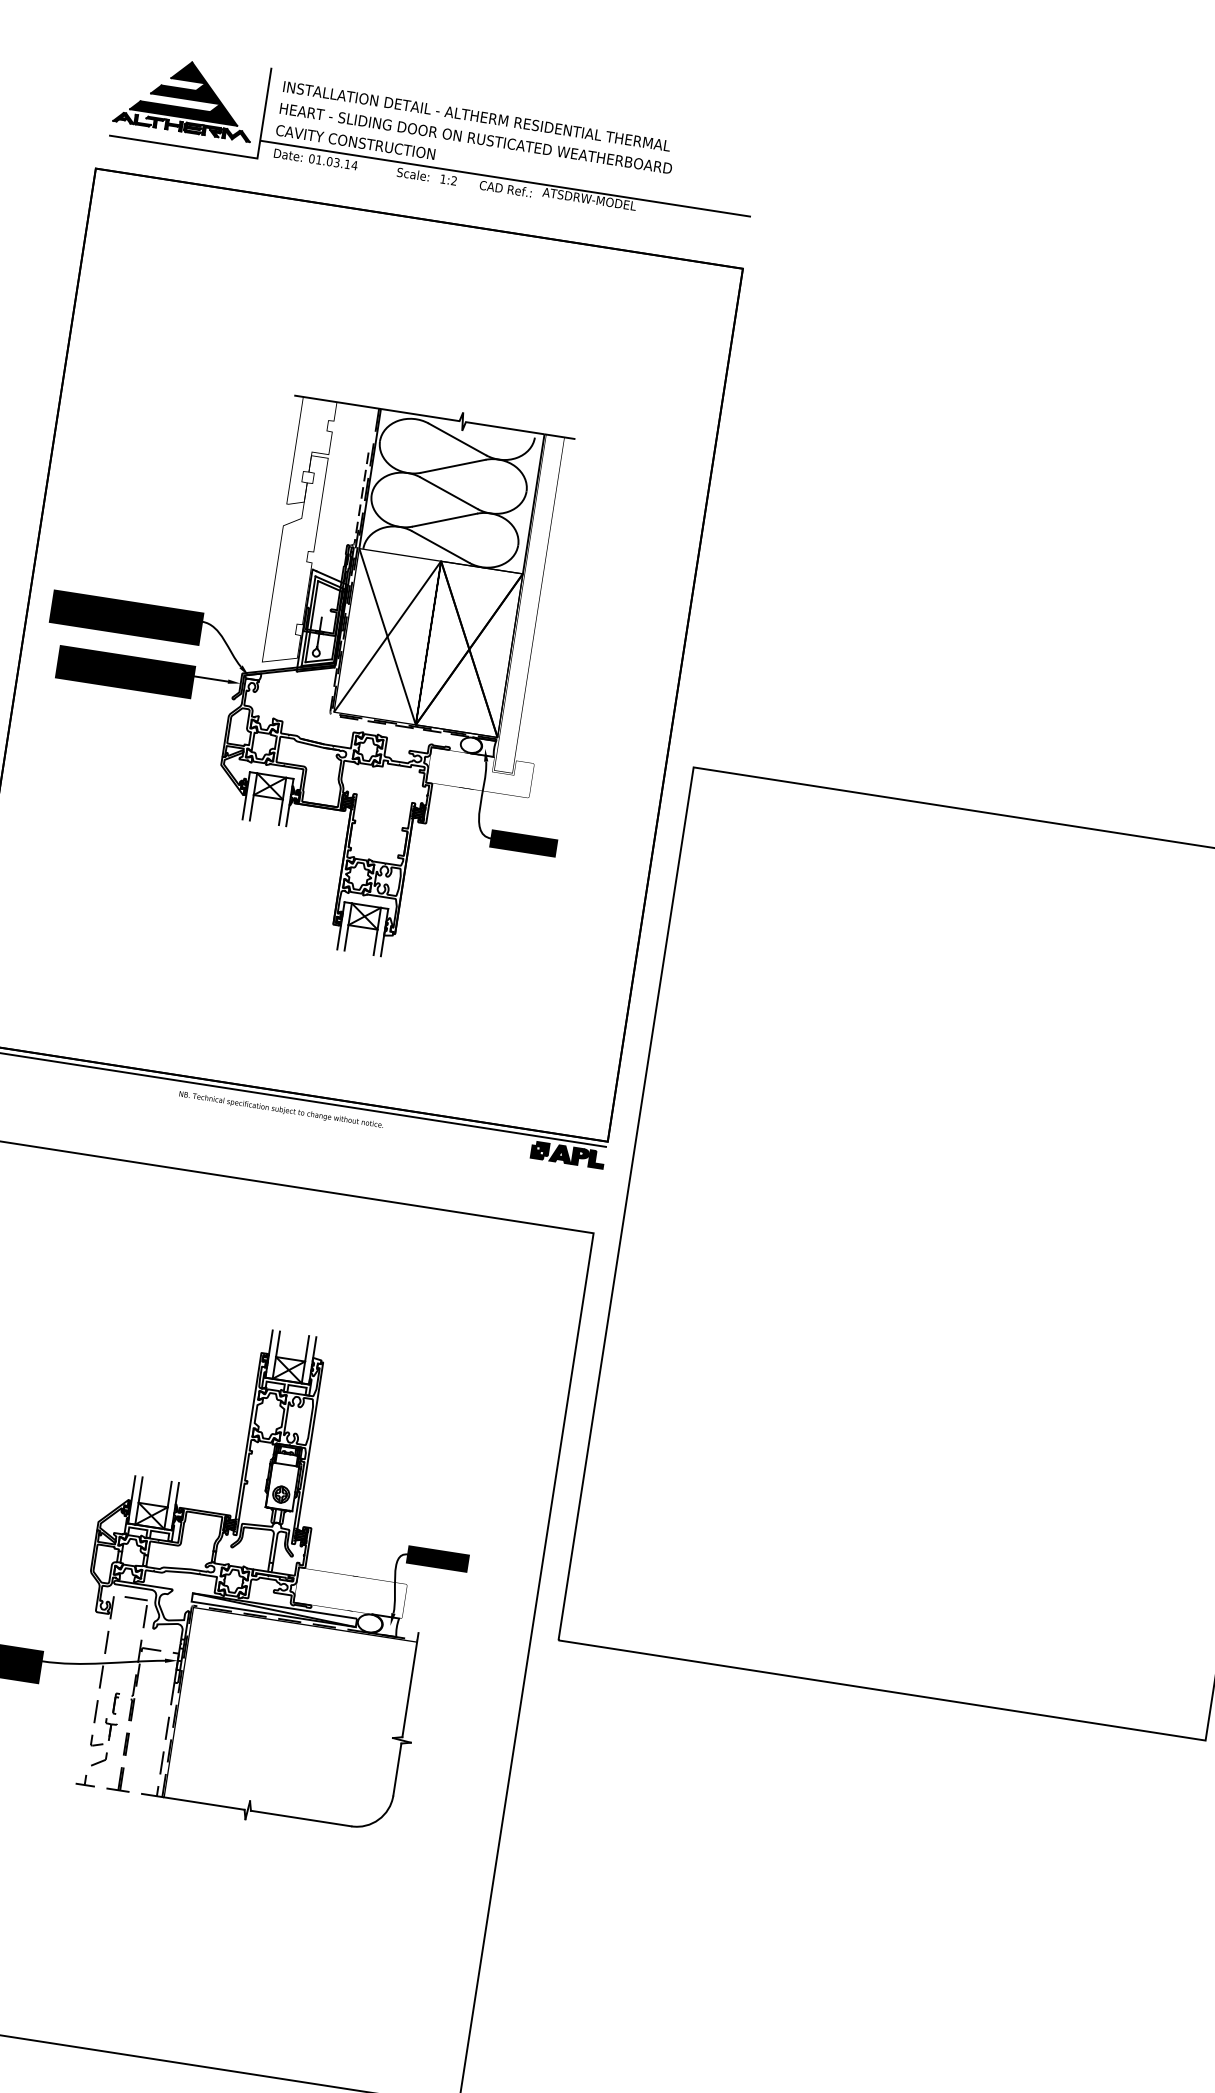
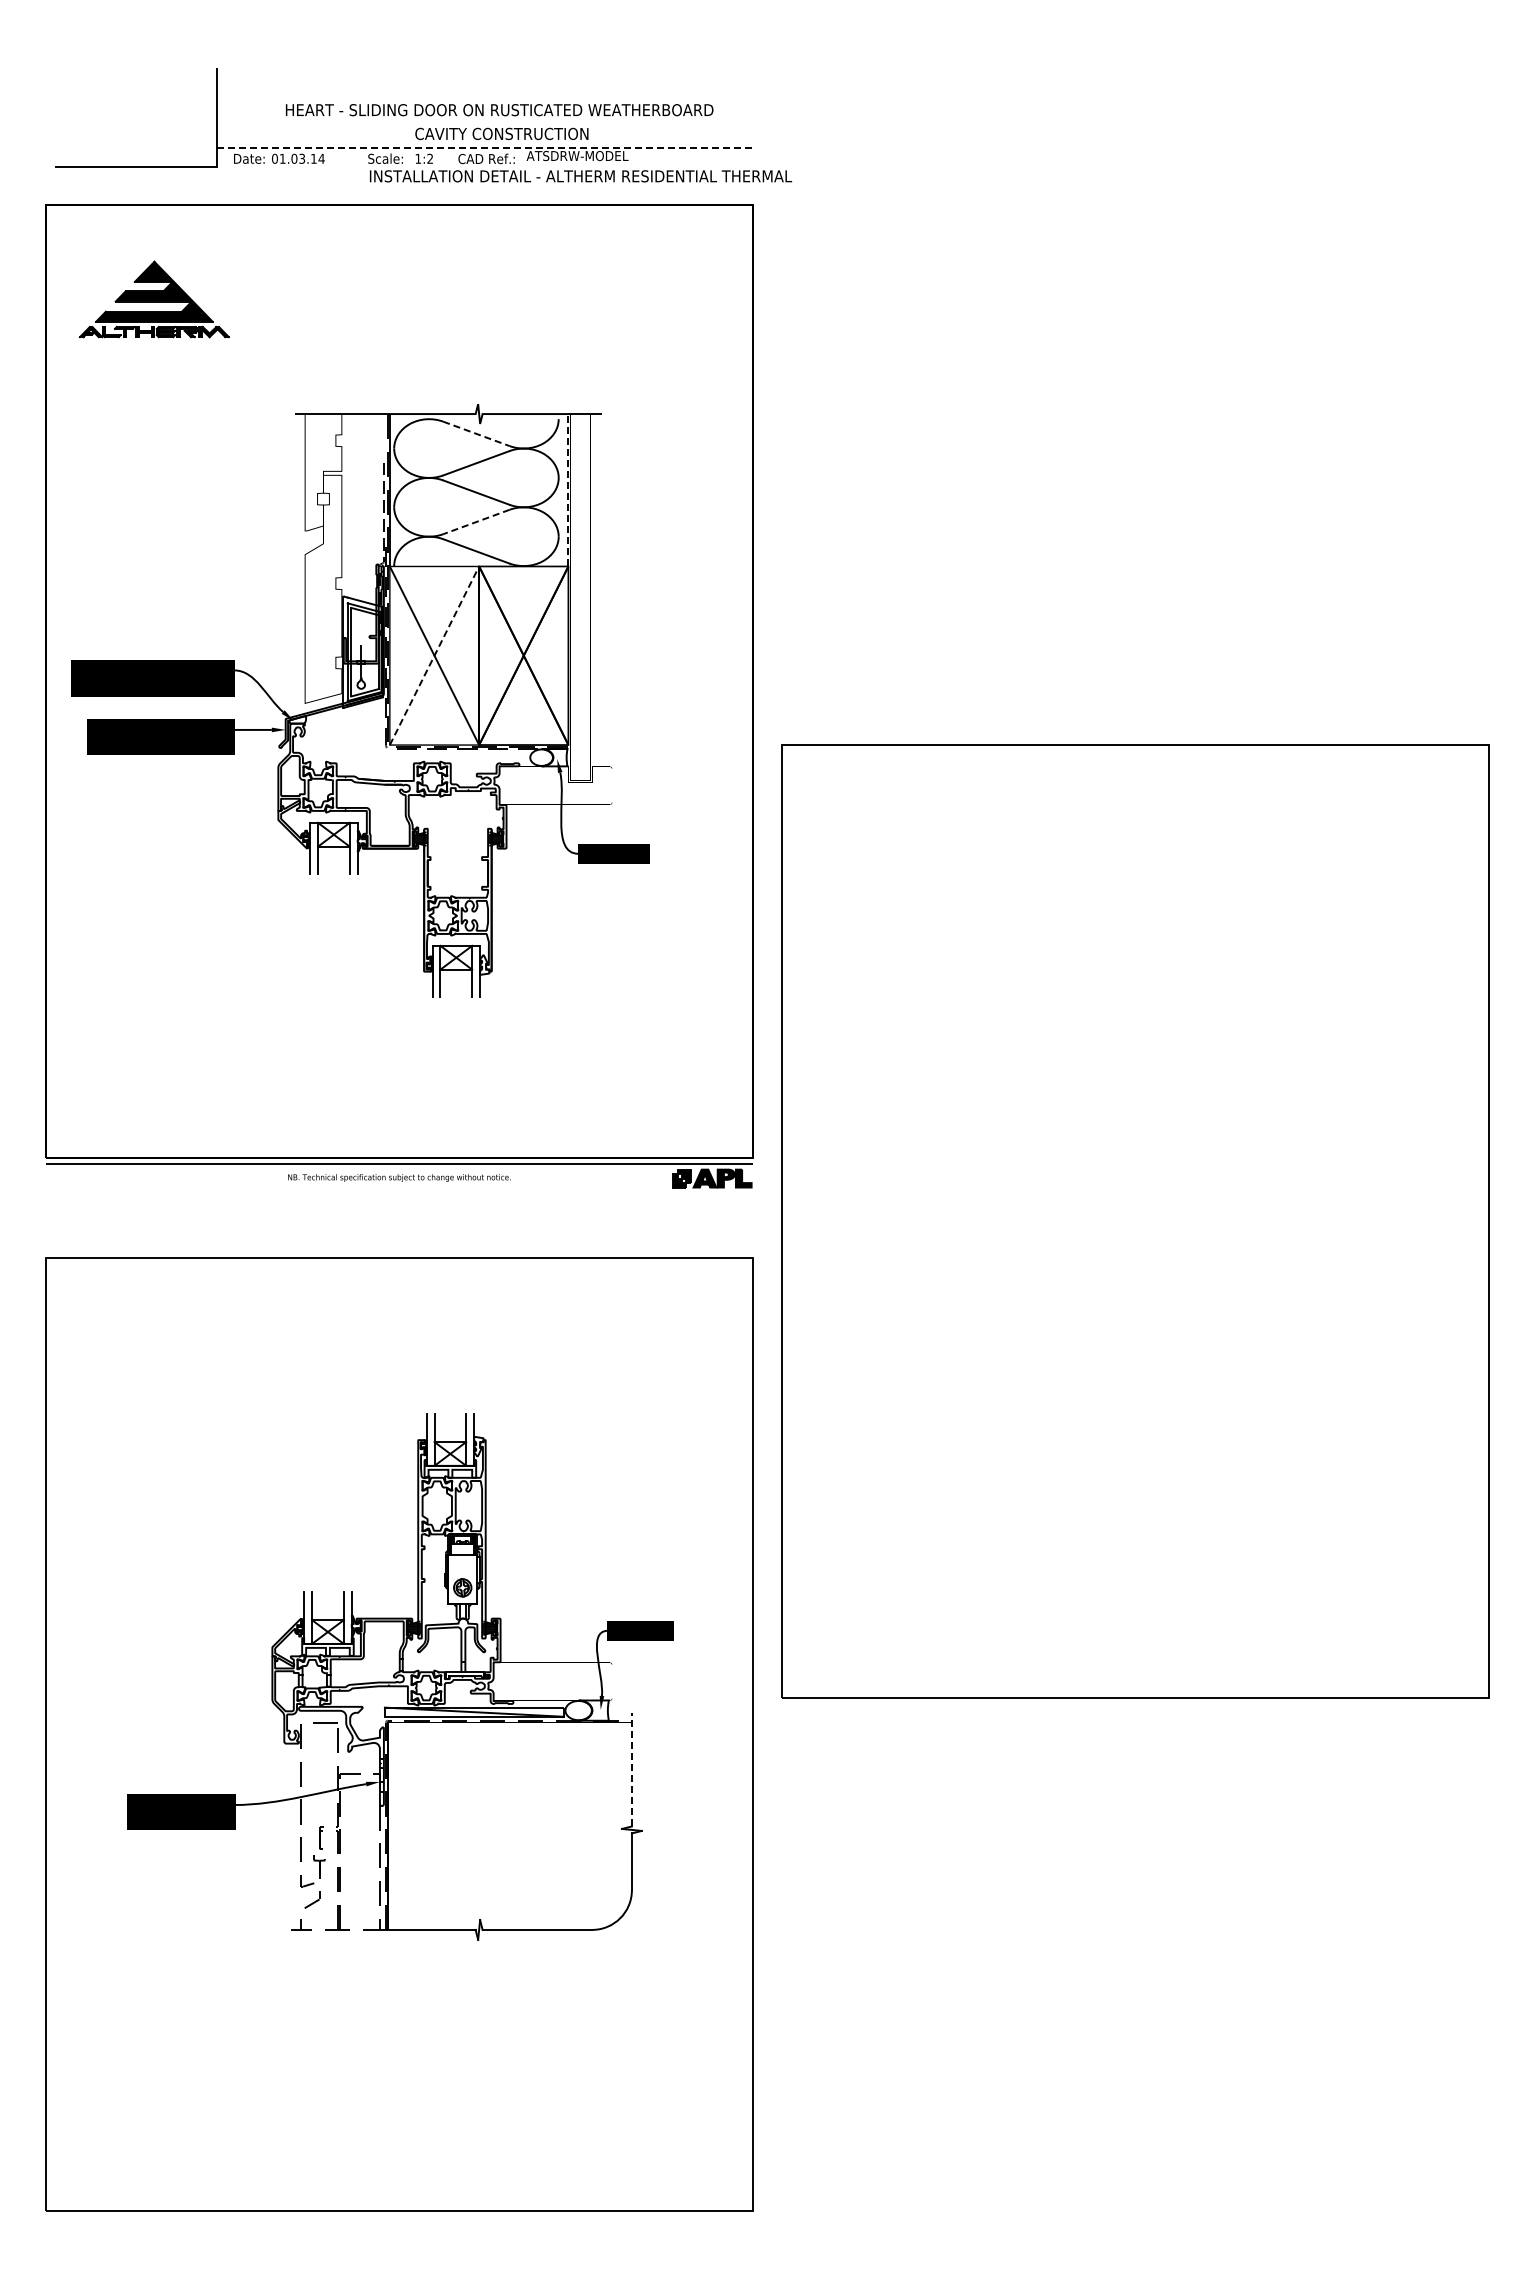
part: (186, 97) -> (154, 299), moved
text: (477, 116) -> (581, 176), moved
text: (475, 138) -> (499, 110), moved
text: (355, 141) -> (501, 133), moved
line: (505, 179) -> (484, 148), solid -> dashed
line: (457, 439) -> (476, 434), solid -> dashed
line: (533, 503) -> (568, 489), solid -> dashed
line: (444, 520) -> (475, 522), solid -> dashed
line: (387, 636) -> (434, 655), solid -> dashed
line: (410, 1684) -> (631, 1769), solid -> dashed

